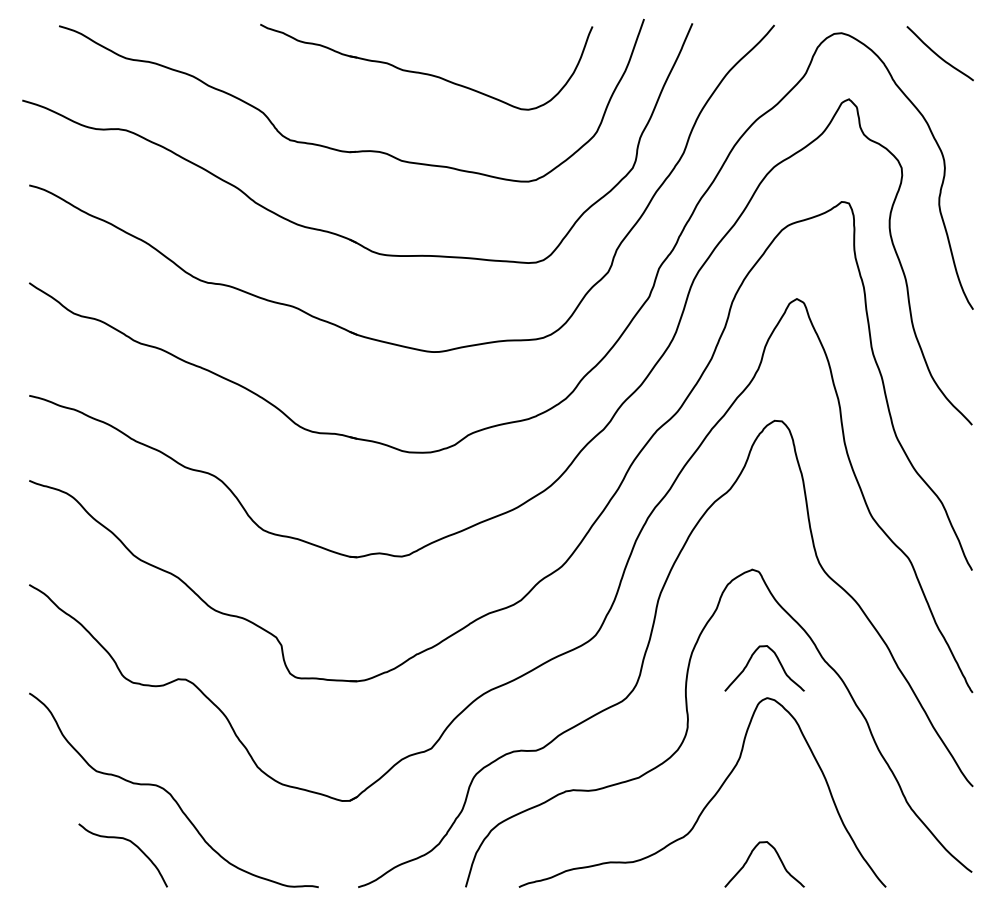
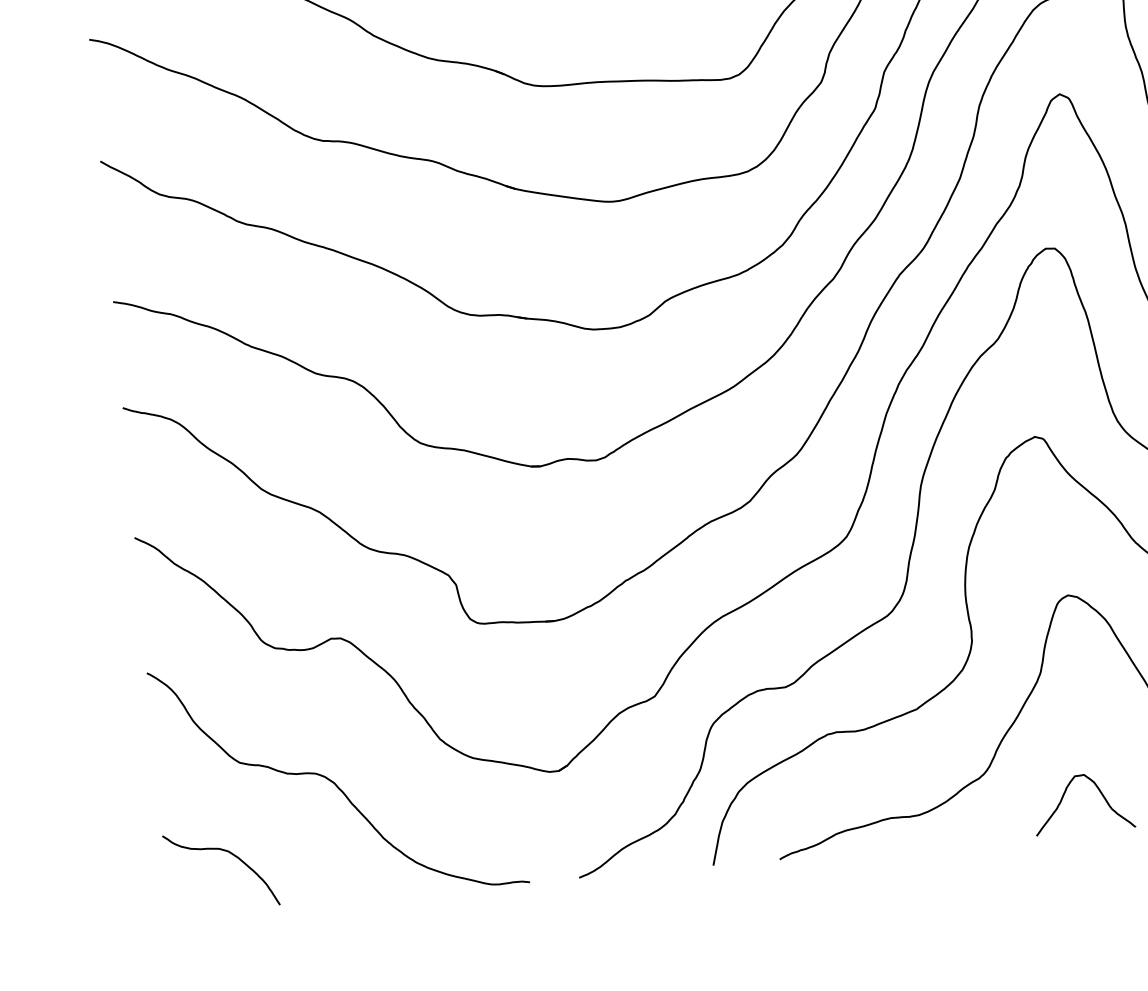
curve: (777, 660) -> (1076, 547), removed
curve: (131, 843) -> (230, 854), moved

